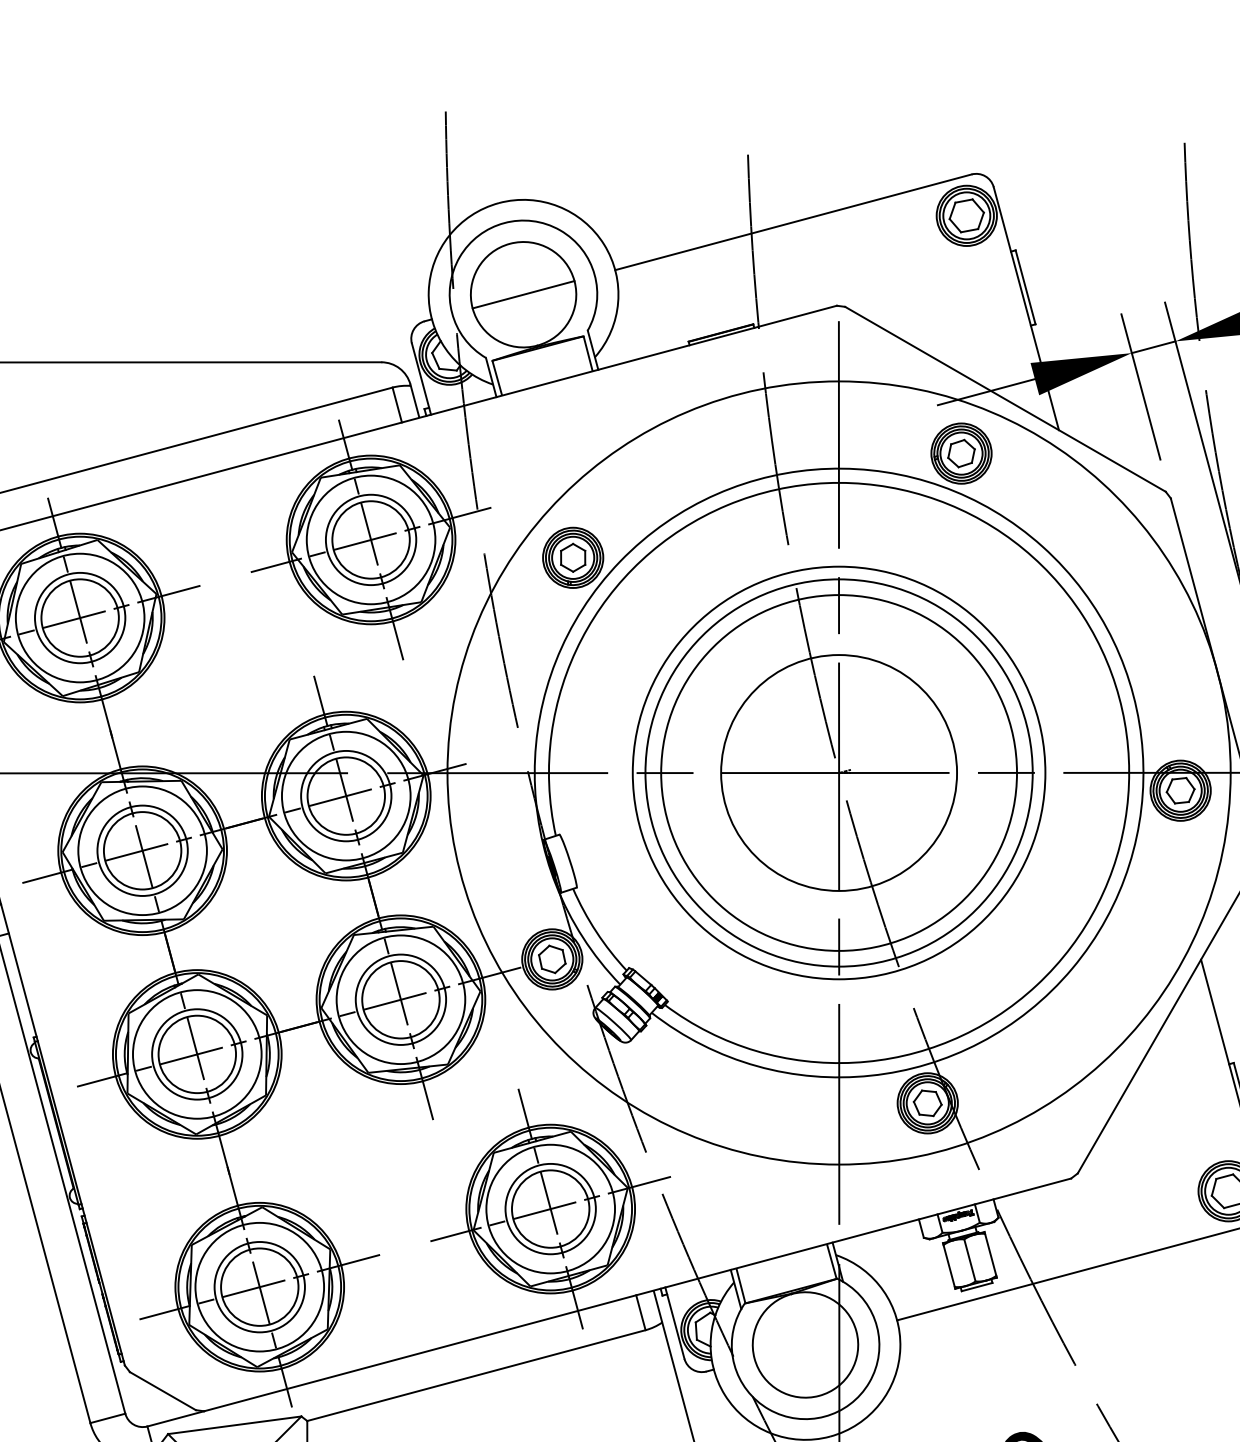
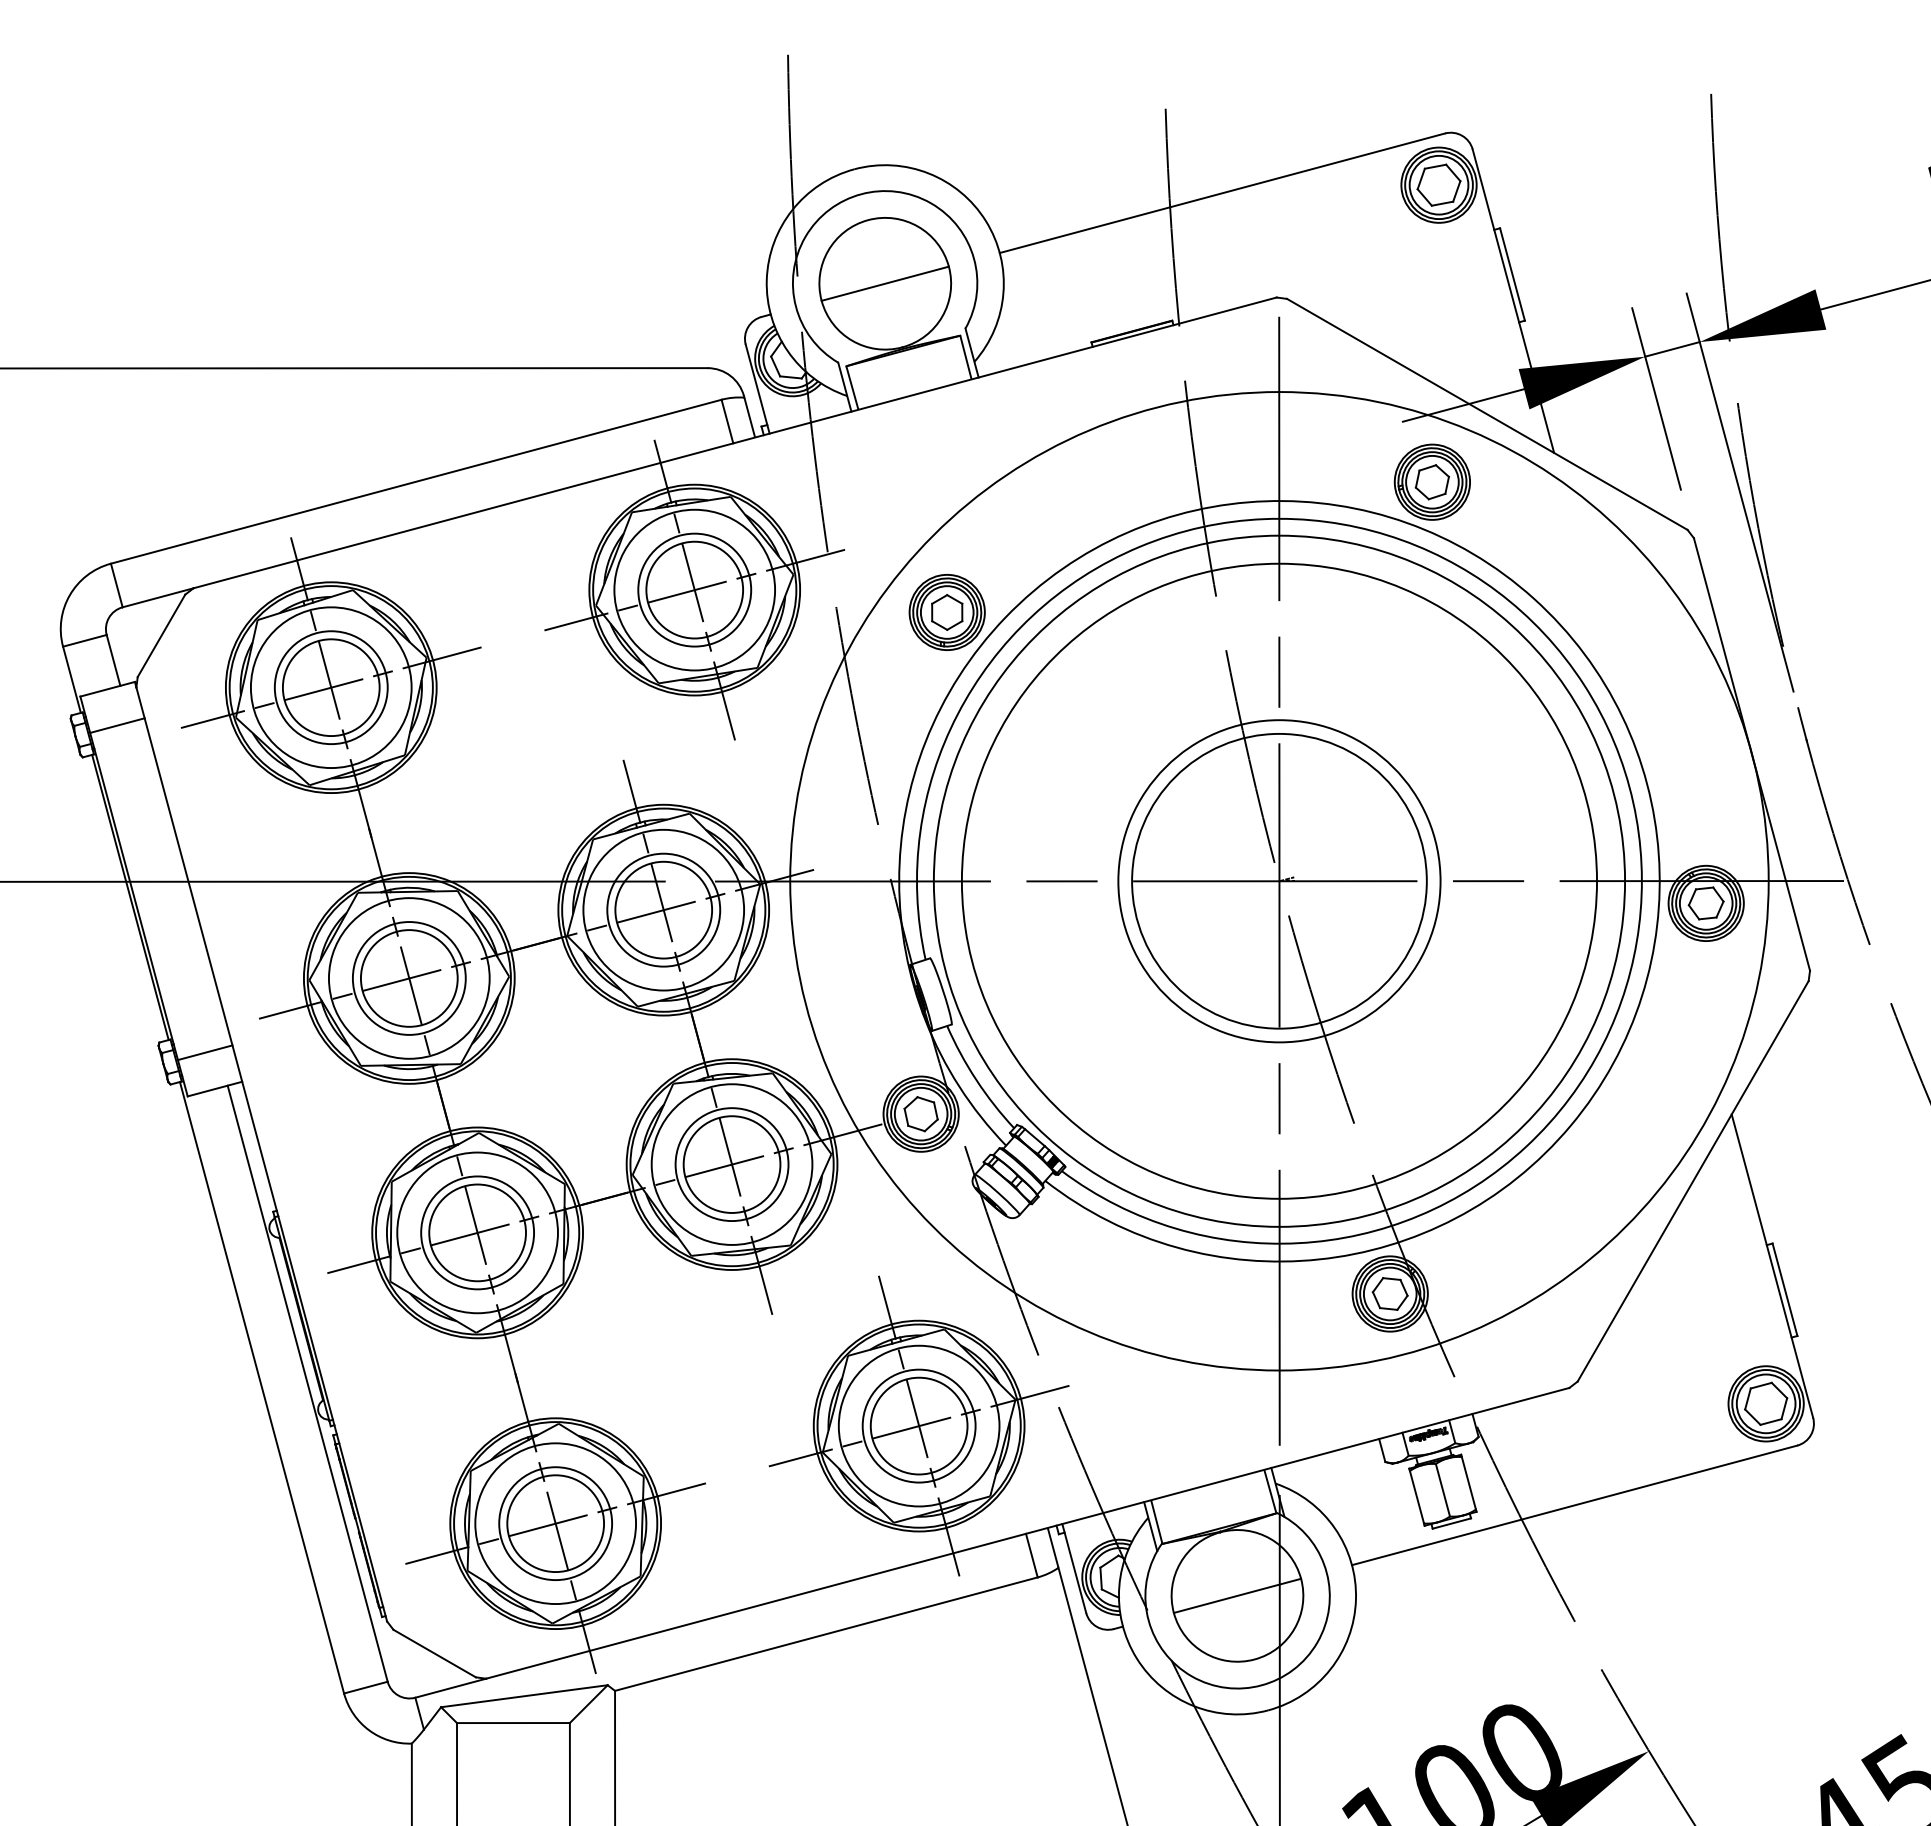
circle: (839, 772) -> (1279, 880), size x1.43
circle: (839, 772) -> (1279, 880), size x1.43
circle: (839, 773) -> (1279, 881), size x0.62
line: (805, 1344) -> (1237, 1595), added

